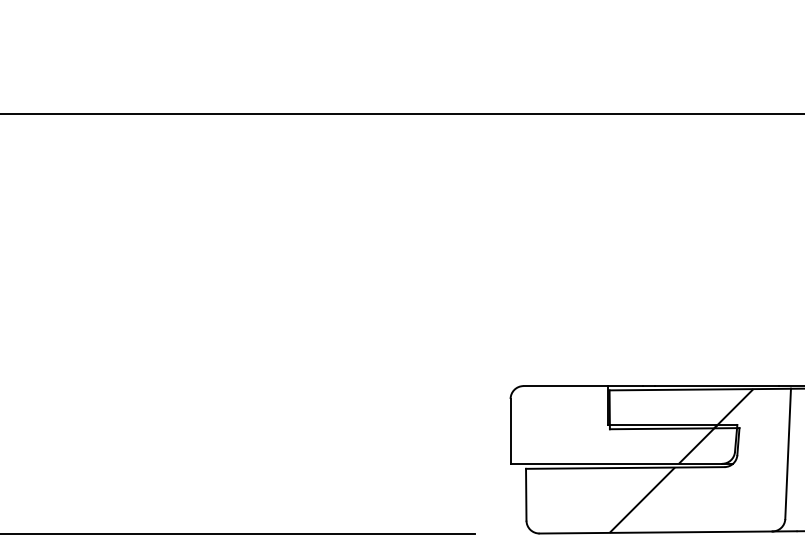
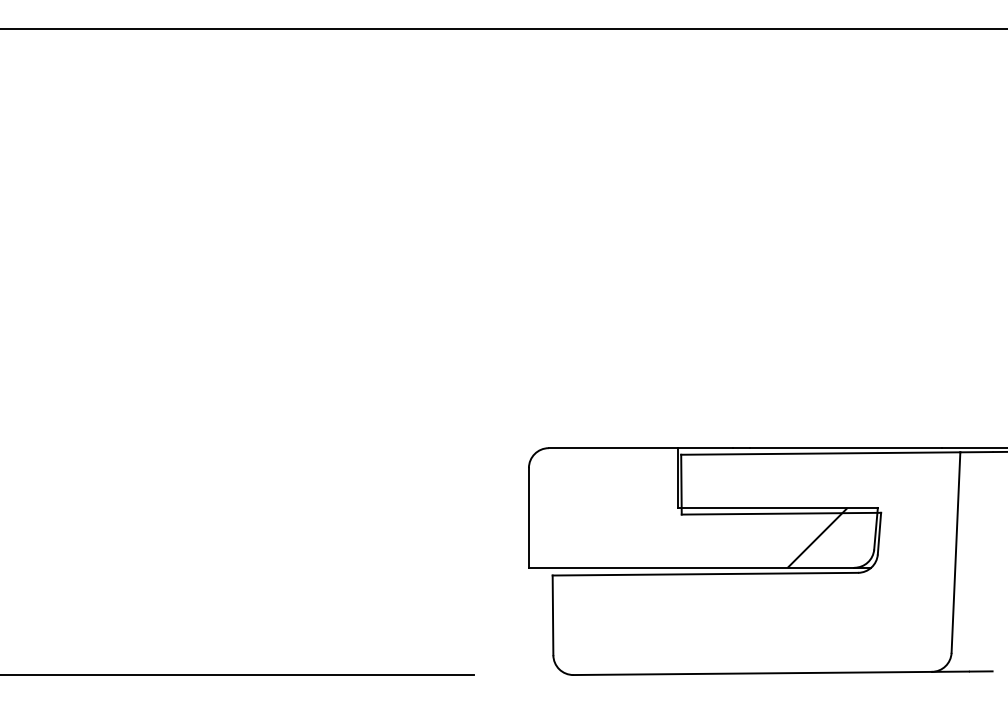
hatch: (681, 460) -> (791, 562), removed

